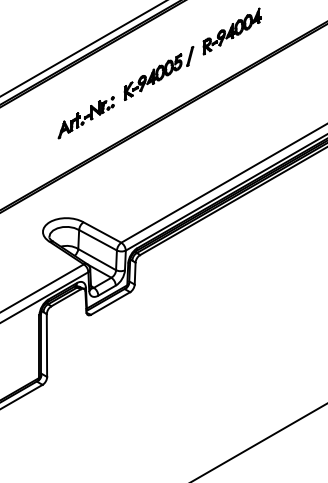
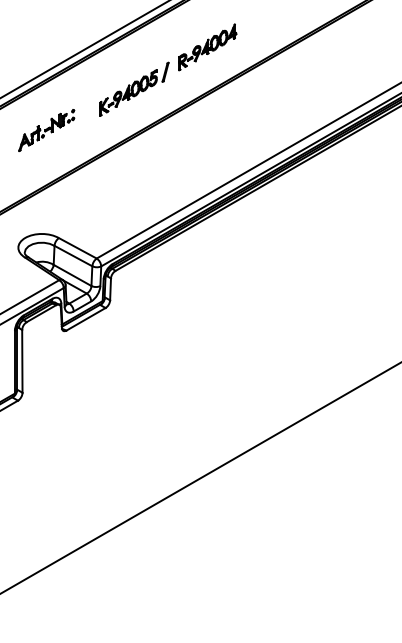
part: (86, 117) -> (46, 130), moved

